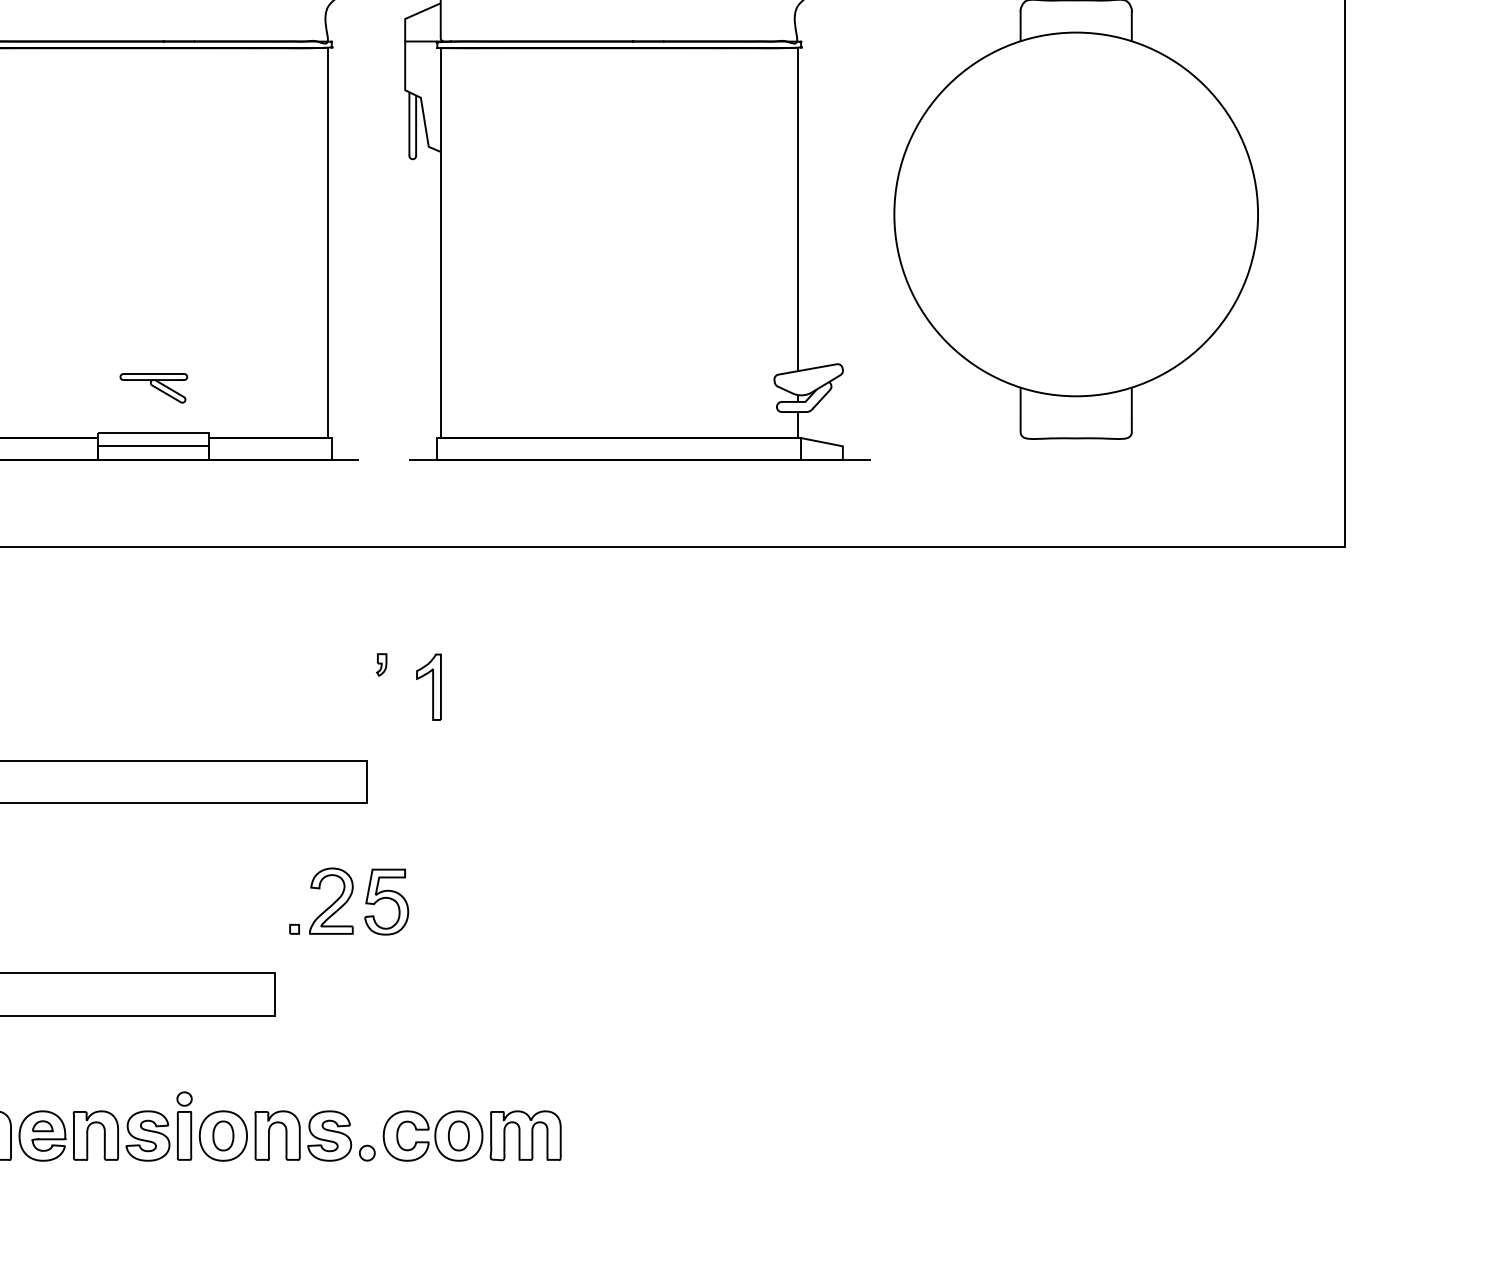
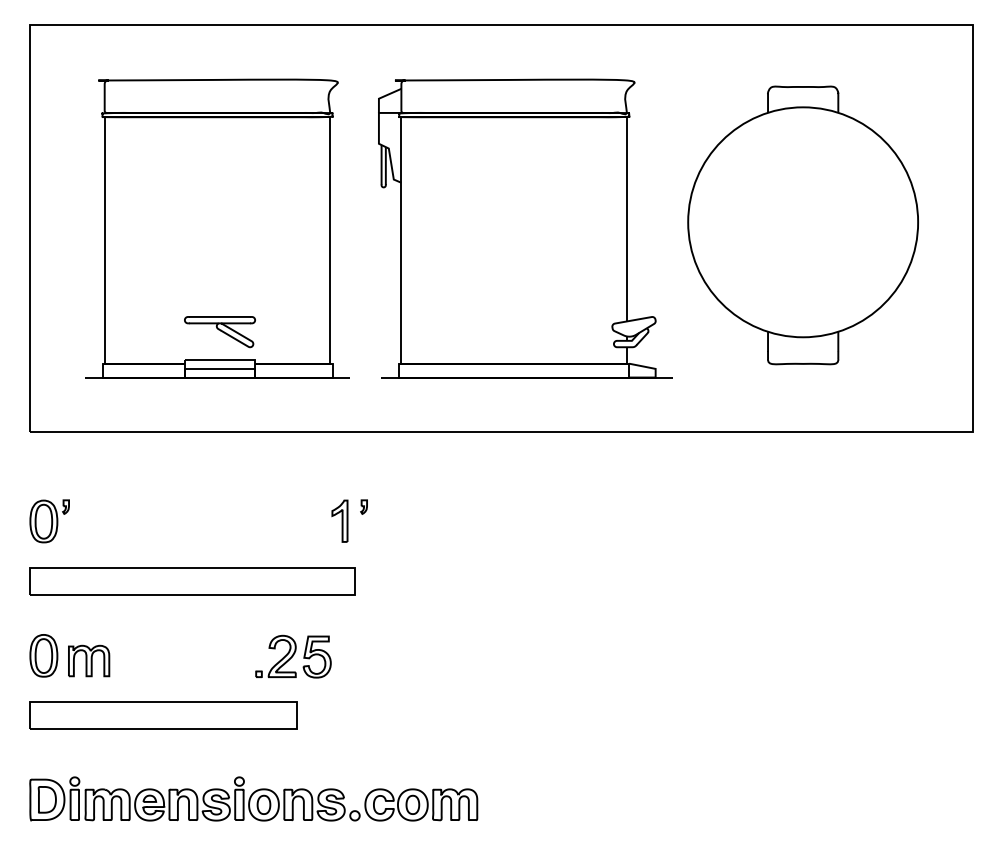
part: (153, 388) -> (219, 332), size x1.67
part: (428, 686) -> (339, 520), moved
part: (349, 901) -> (293, 656), moved

